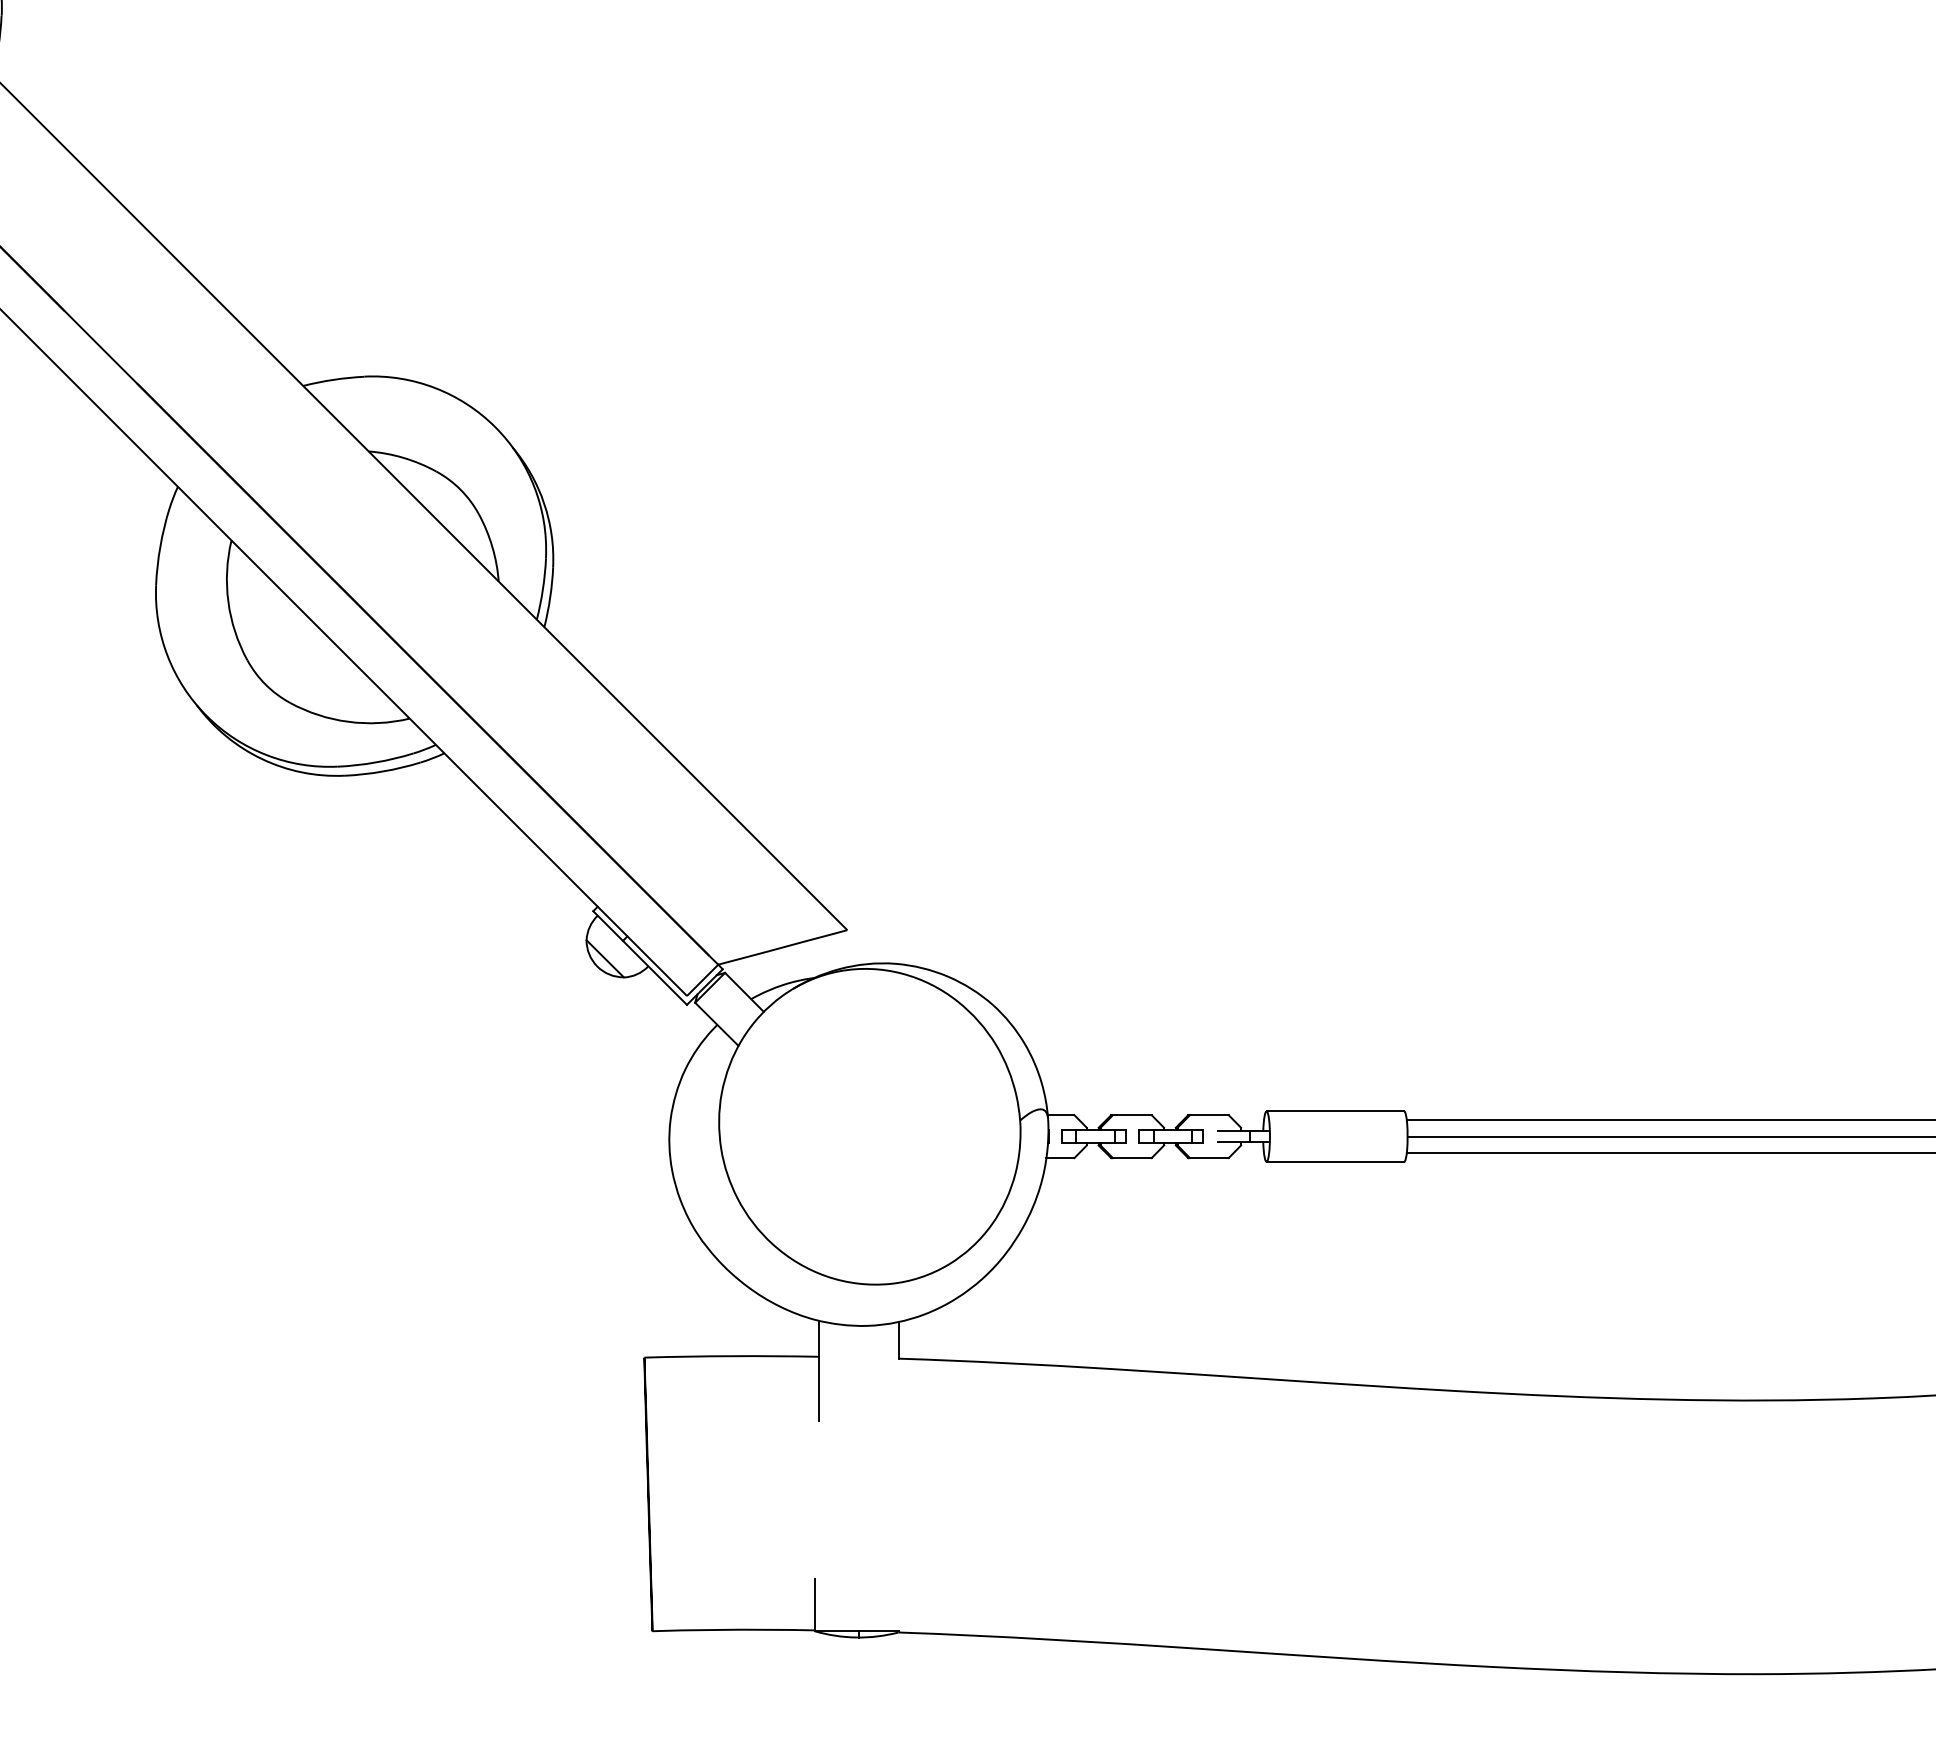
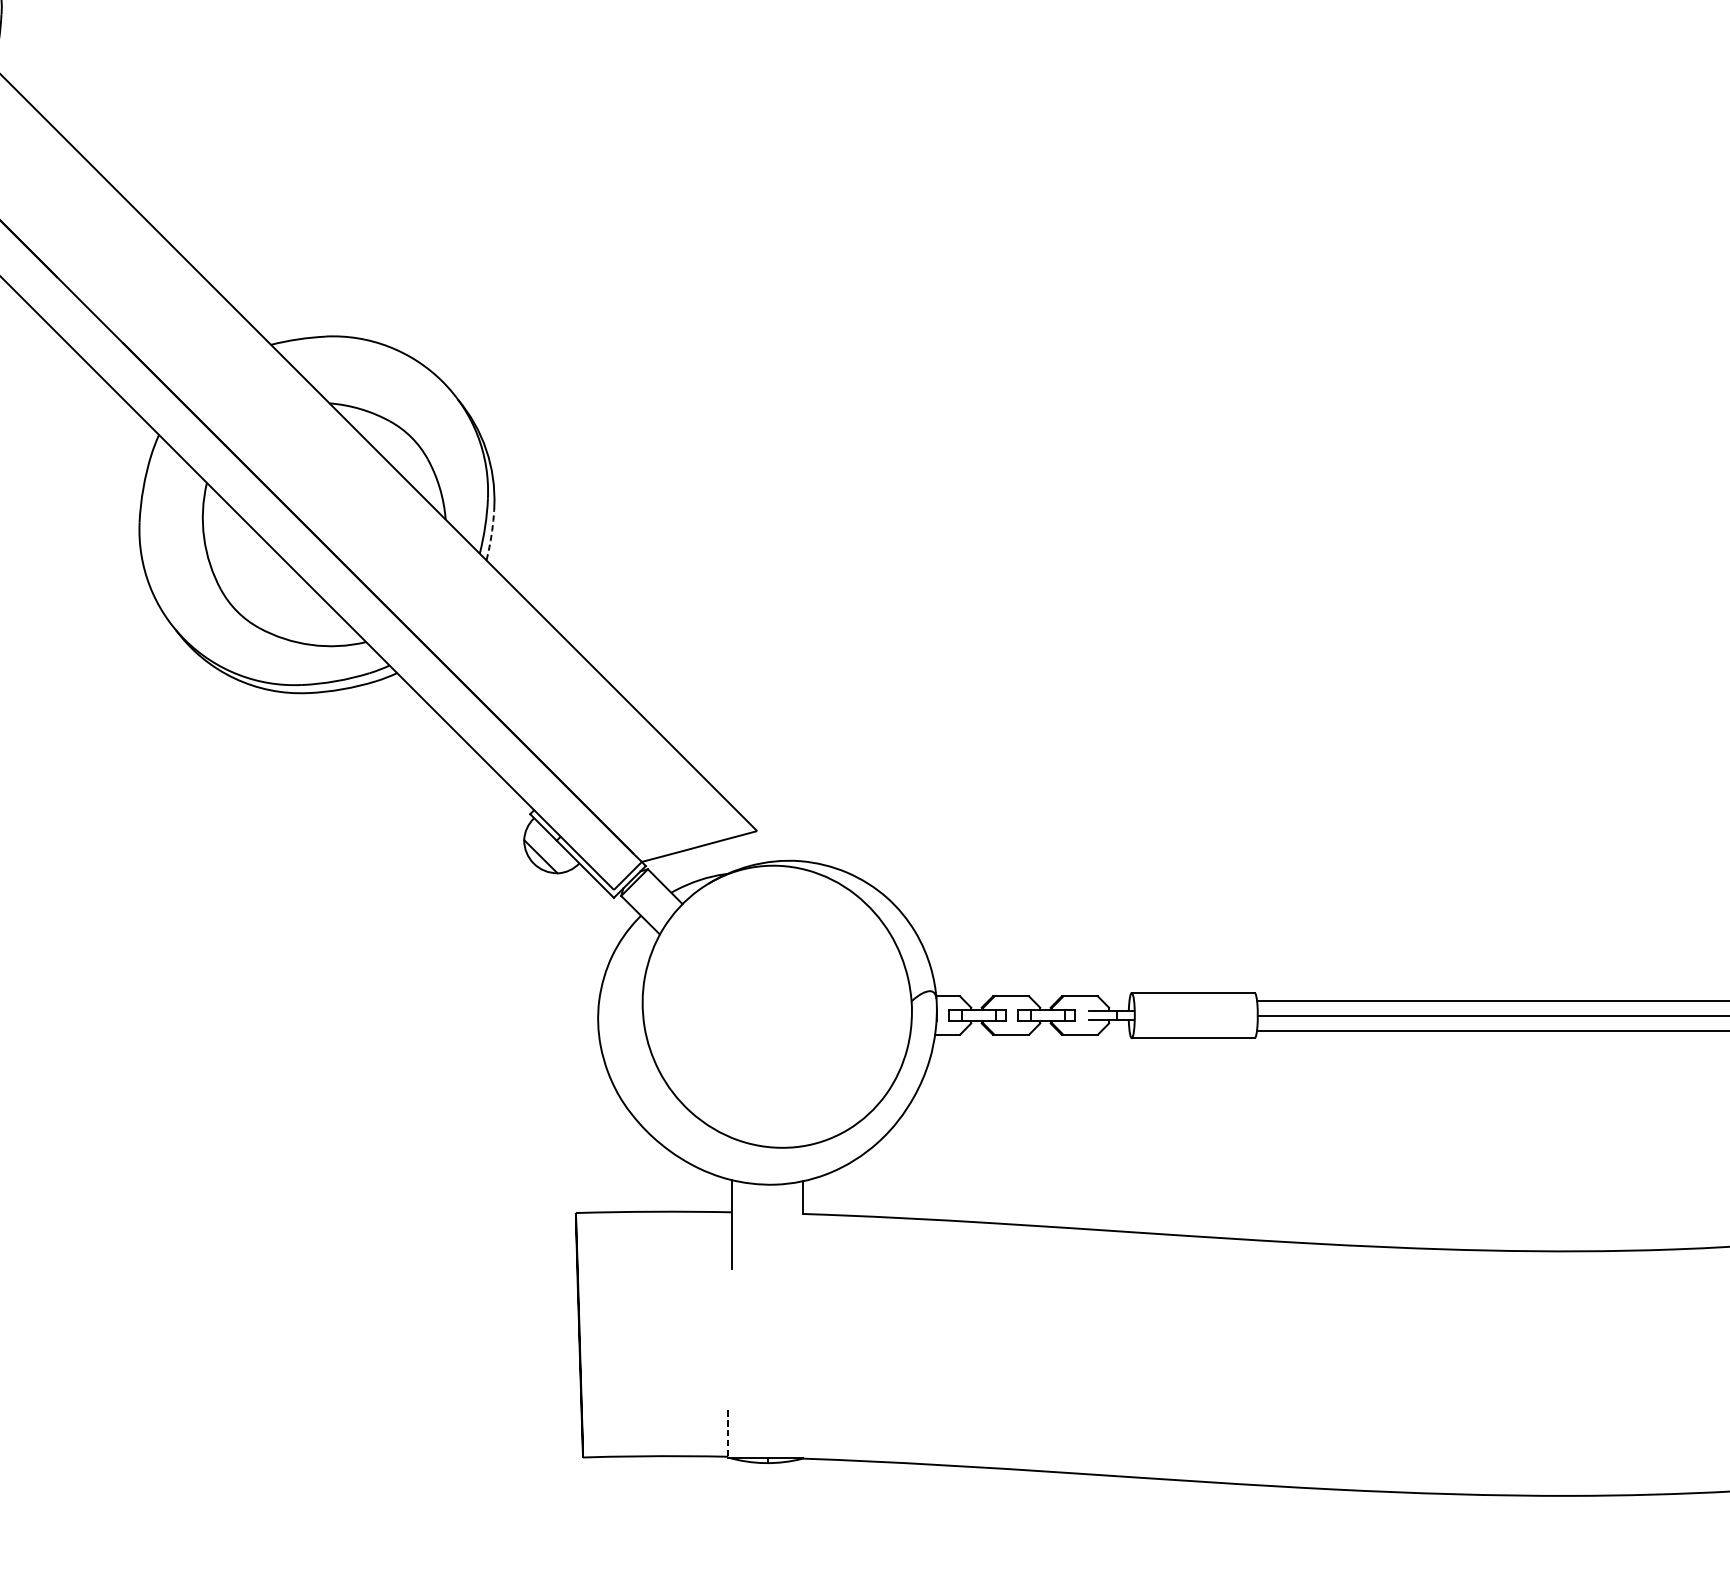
arc: (550, 597) -> (491, 533), solid -> dashed
line: (814, 1605) -> (727, 1434), solid -> dashed

